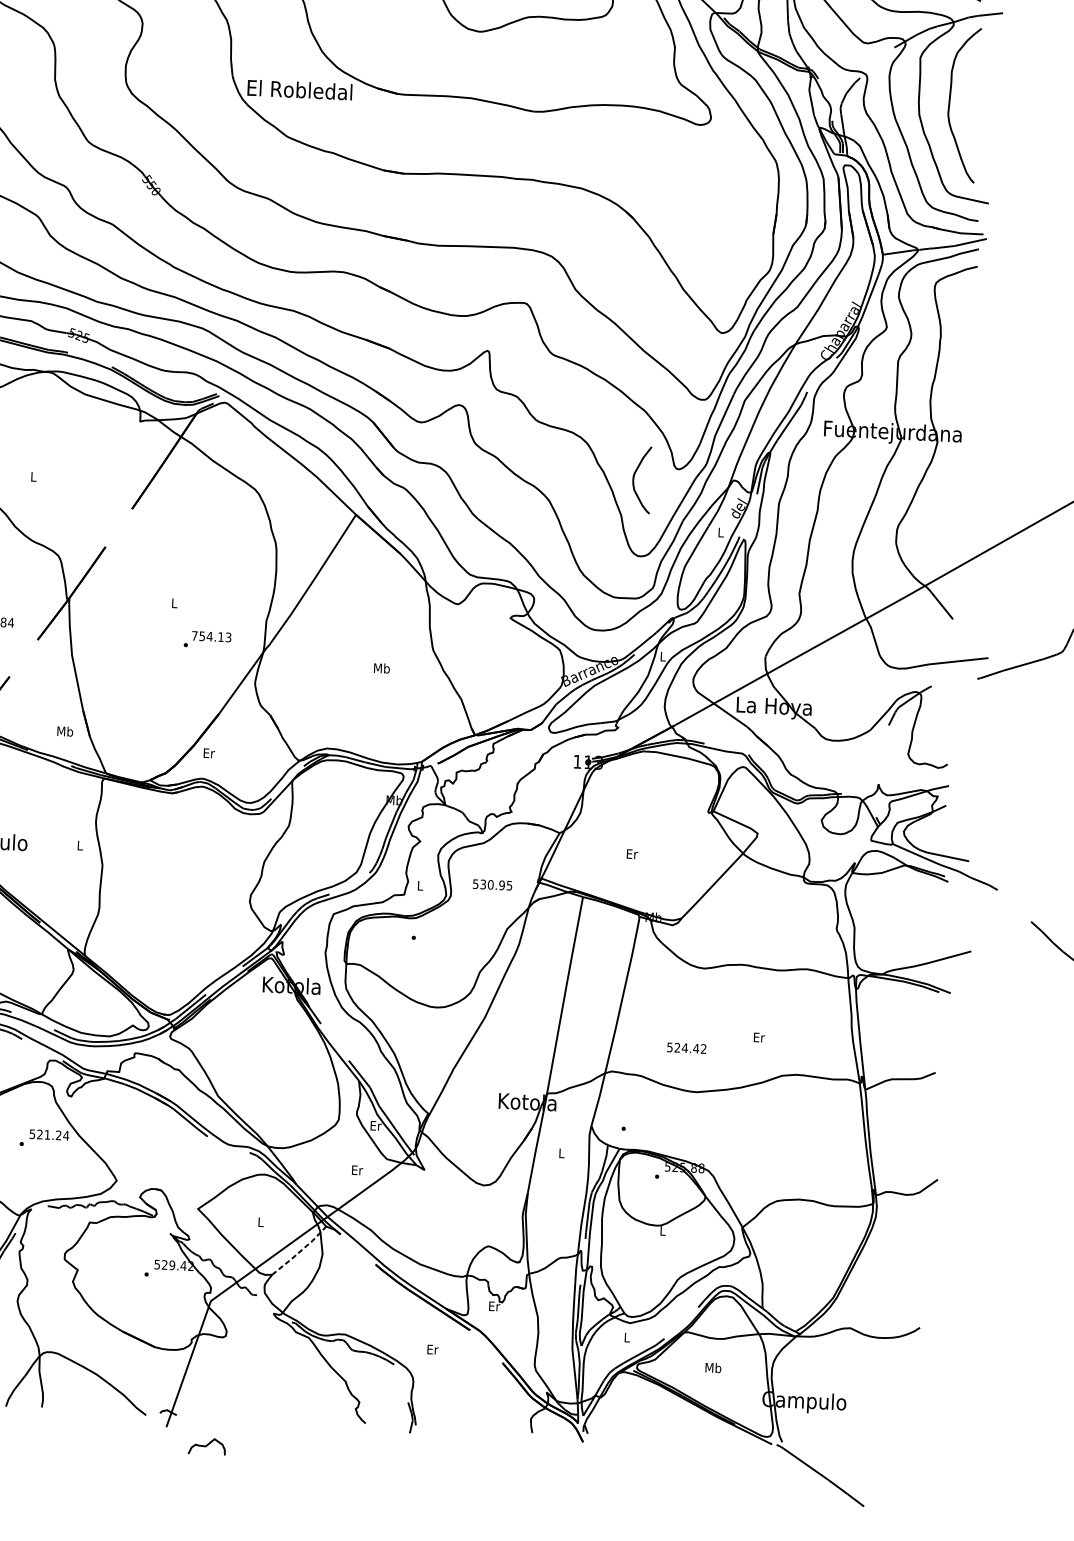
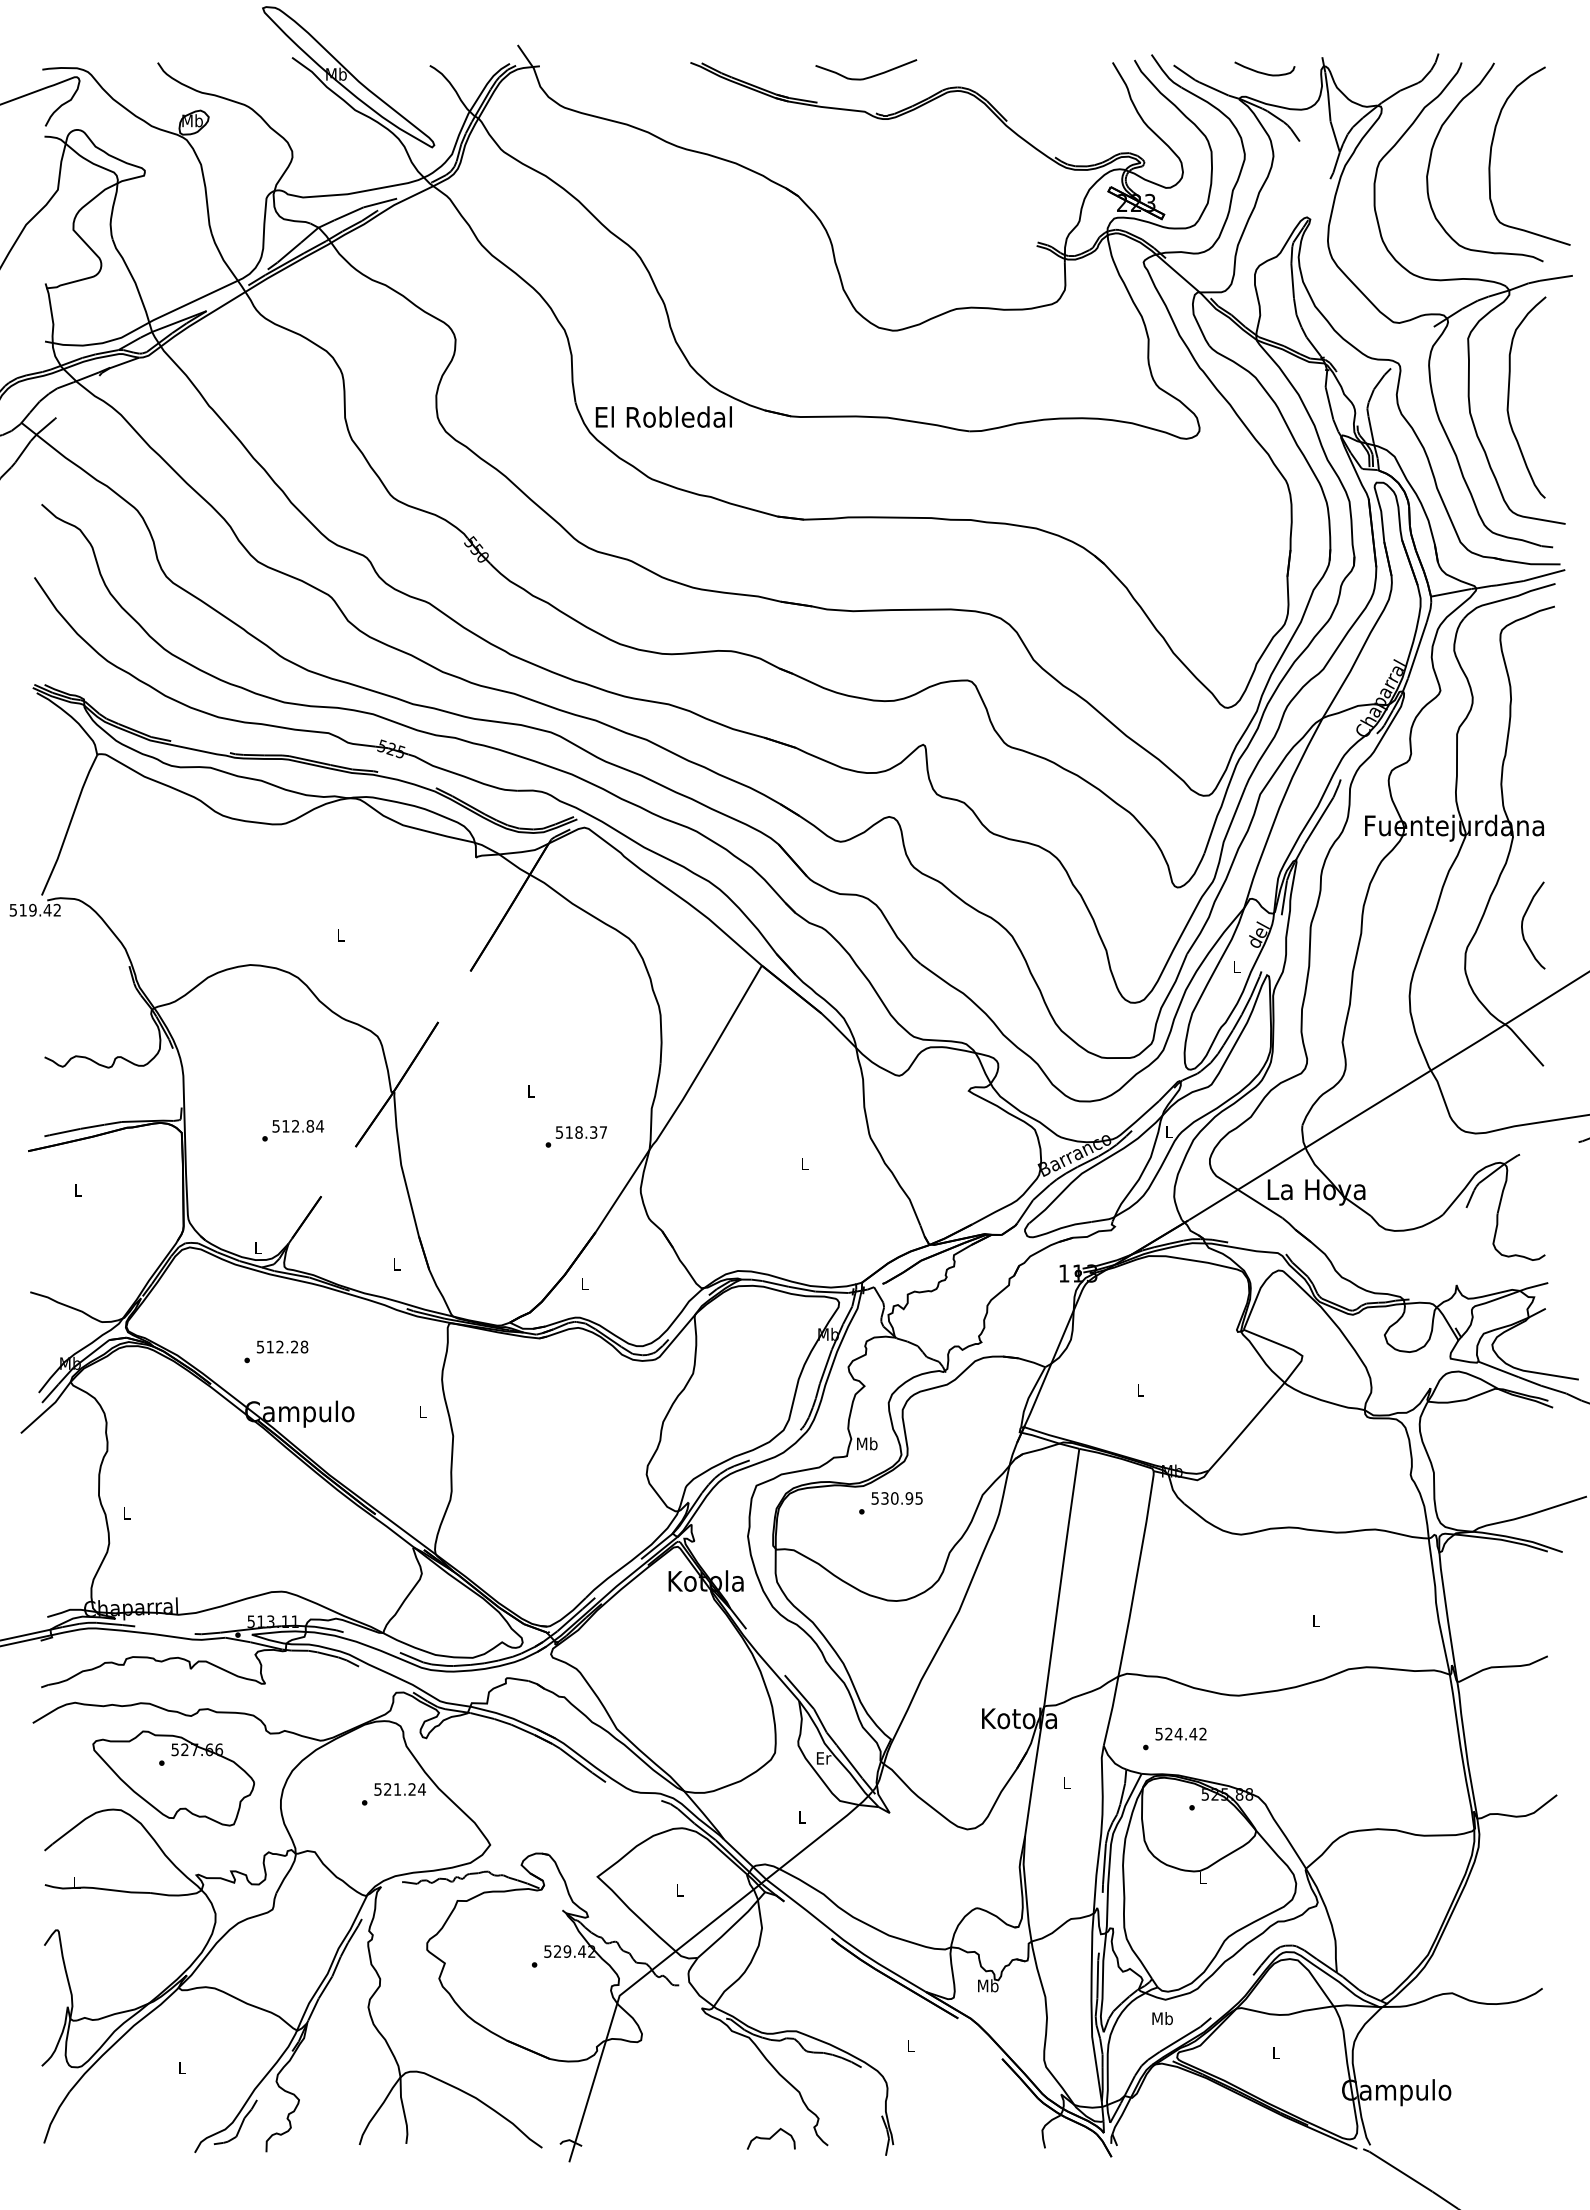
curve: (634, 477) -> (1523, 922), moved
text: (211, 636) -> (581, 1132), 754.13 -> 518.37
text: (381, 668) -> (804, 1163), Mb -> L
text: (65, 730) -> (396, 1263), Mb -> L
text: (209, 753) -> (585, 1284), Er -> L
text: (632, 854) -> (1140, 1390), Er -> L
text: (492, 884) -> (896, 1498), moved
text: (420, 885) -> (867, 1443), L -> Mb
text: (759, 1037) -> (1316, 1620), Er -> L
text: (686, 1047) -> (1180, 1733), moved
text: (357, 1170) -> (802, 1817), Er -> L
line: (299, 1251) -> (732, 1926), dashed -> solid
text: (494, 1306) -> (988, 1985), Er -> Mb
text: (627, 1337) -> (1162, 2018), L -> Mb
text: (432, 1349) -> (910, 2045), Er -> L
text: (713, 1367) -> (1276, 2052), Mb -> L
curve: (207, 1446) -> (771, 2138), moved

